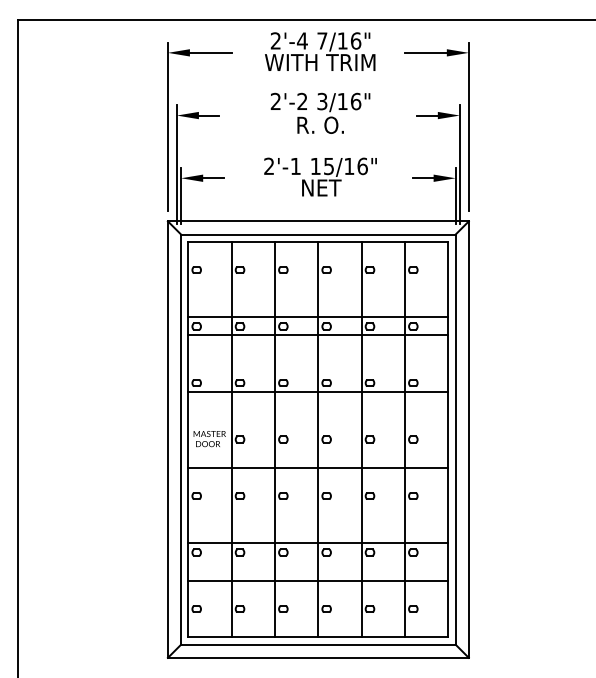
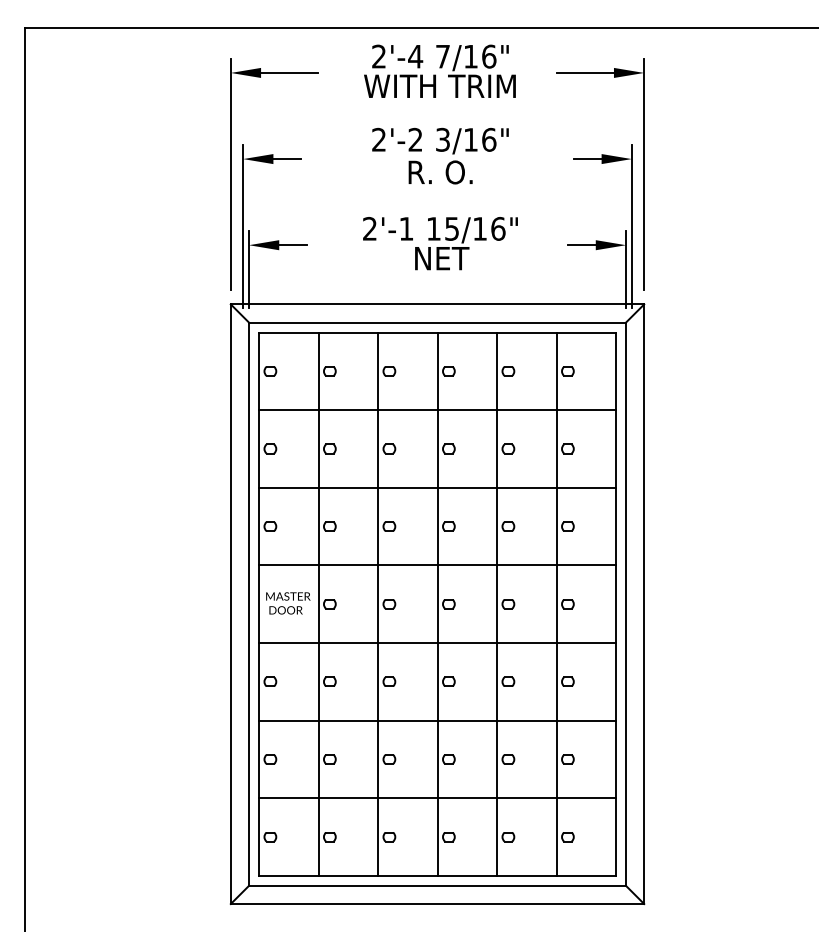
line: (318, 317) -> (437, 410), moved
line: (318, 334) -> (437, 487), moved
line: (318, 392) -> (437, 565), moved
line: (318, 543) -> (437, 720), moved

